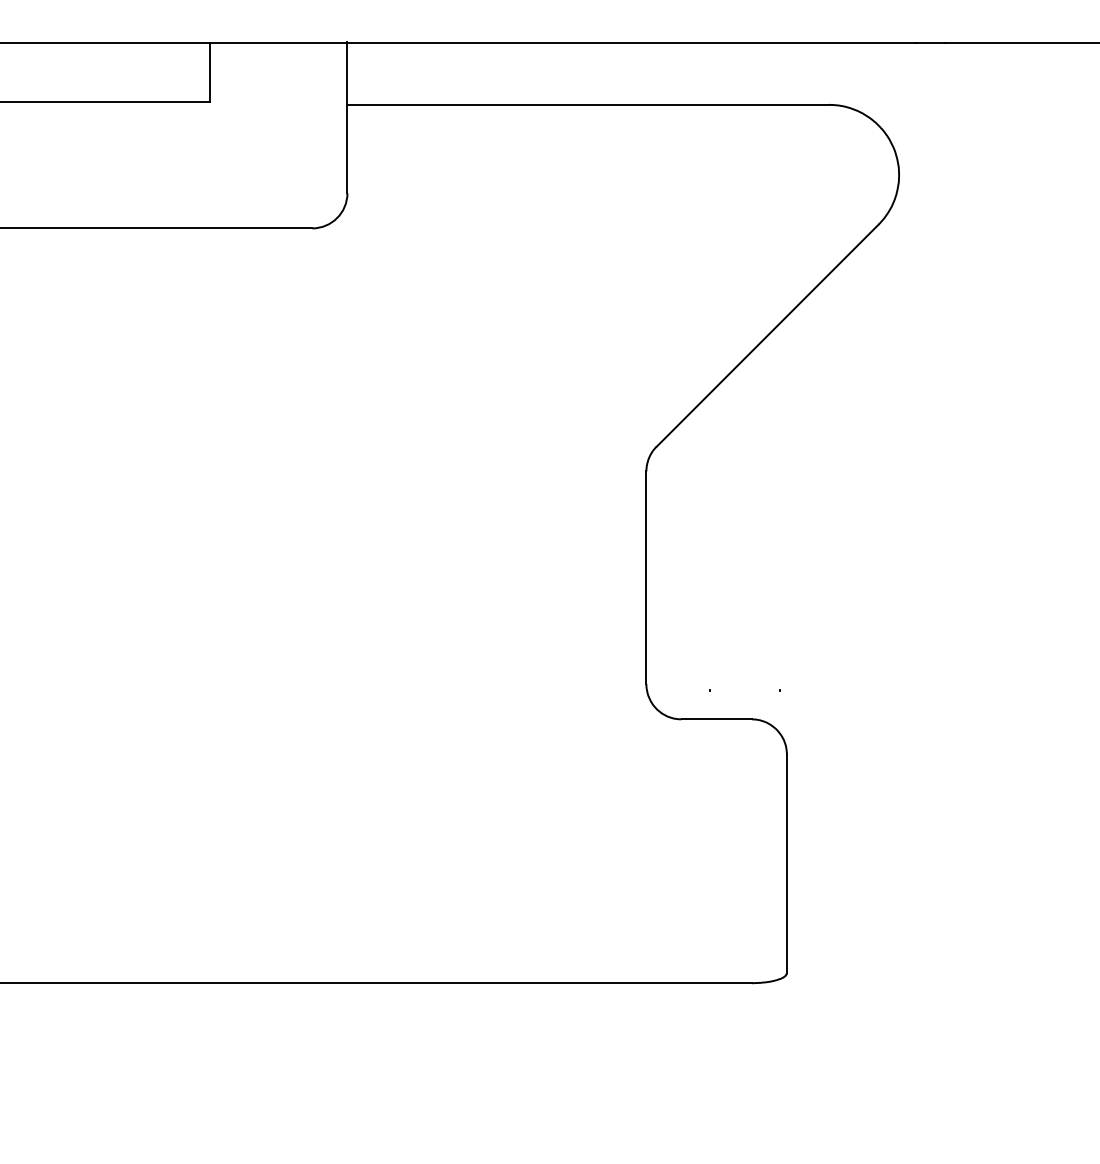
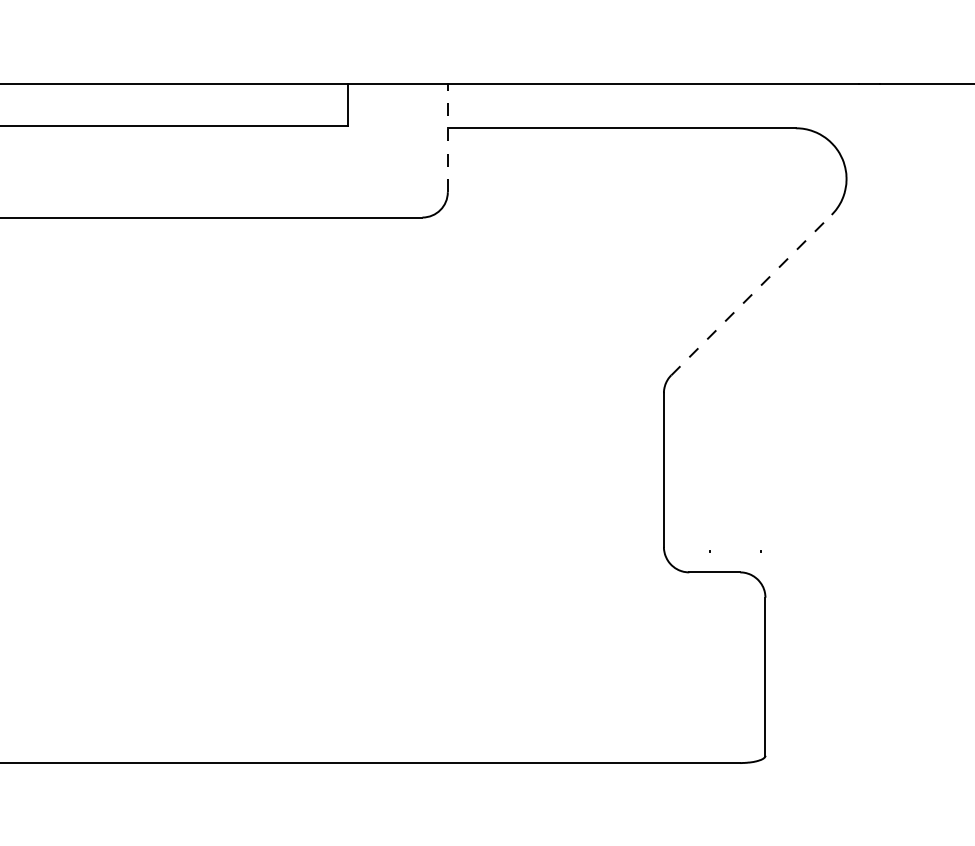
line: (346, 117) -> (447, 137), solid -> dashed
line: (767, 334) -> (751, 294), solid -> dashed

